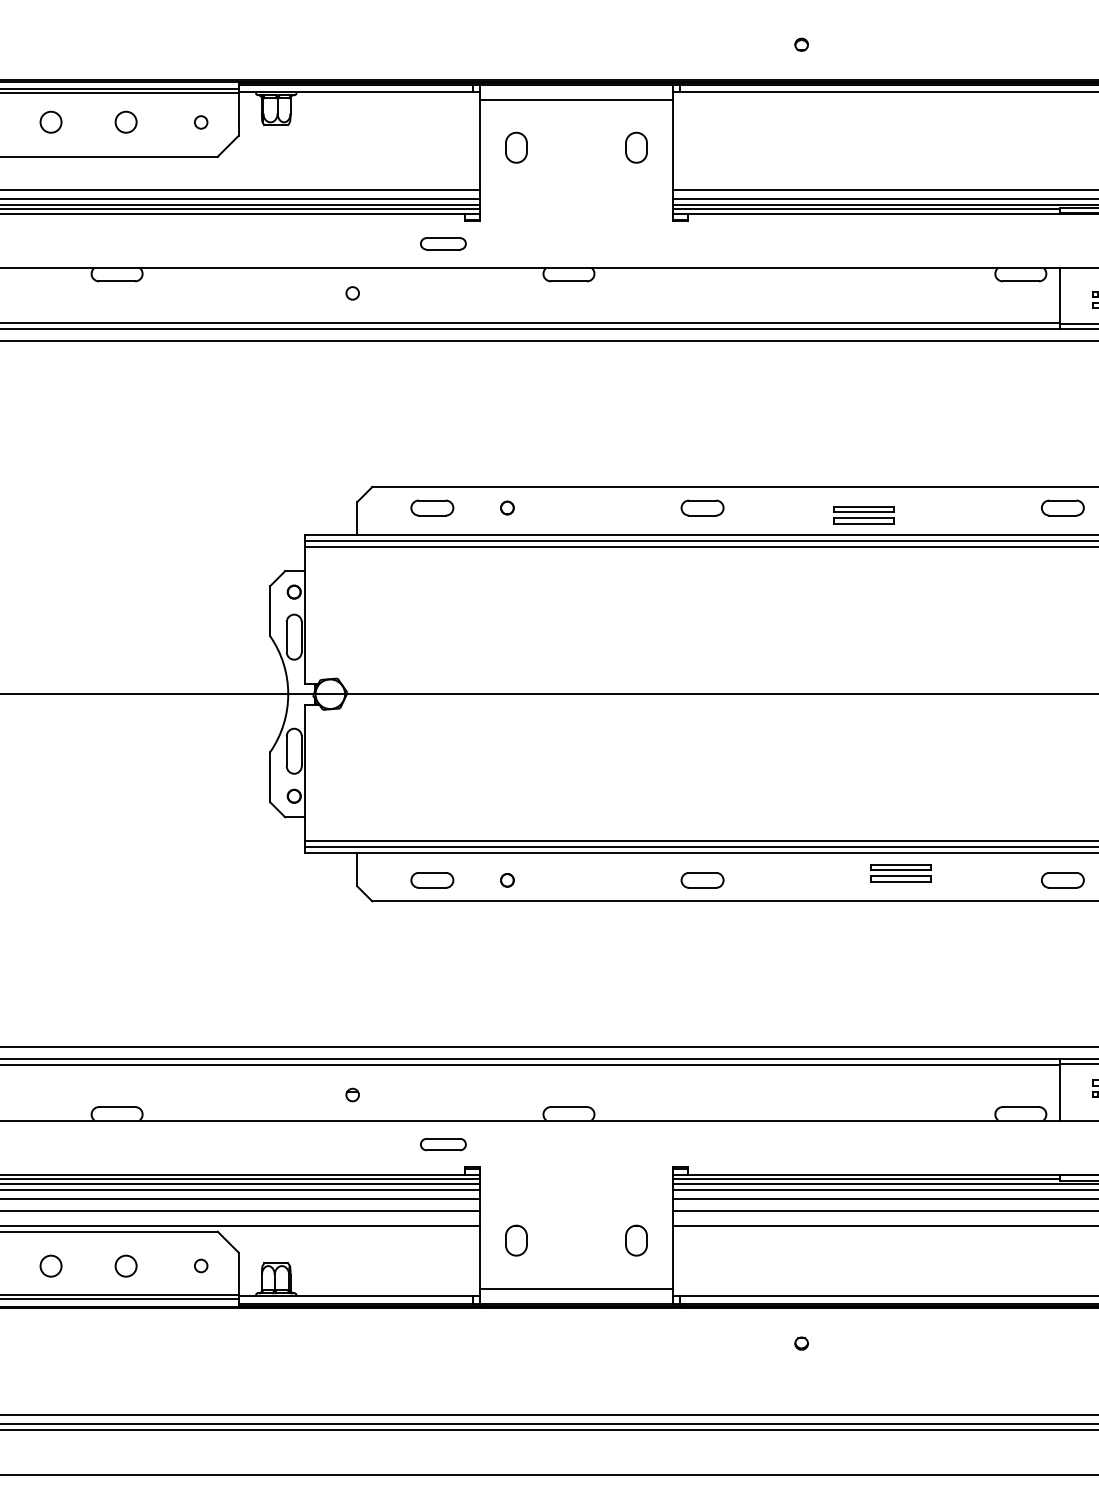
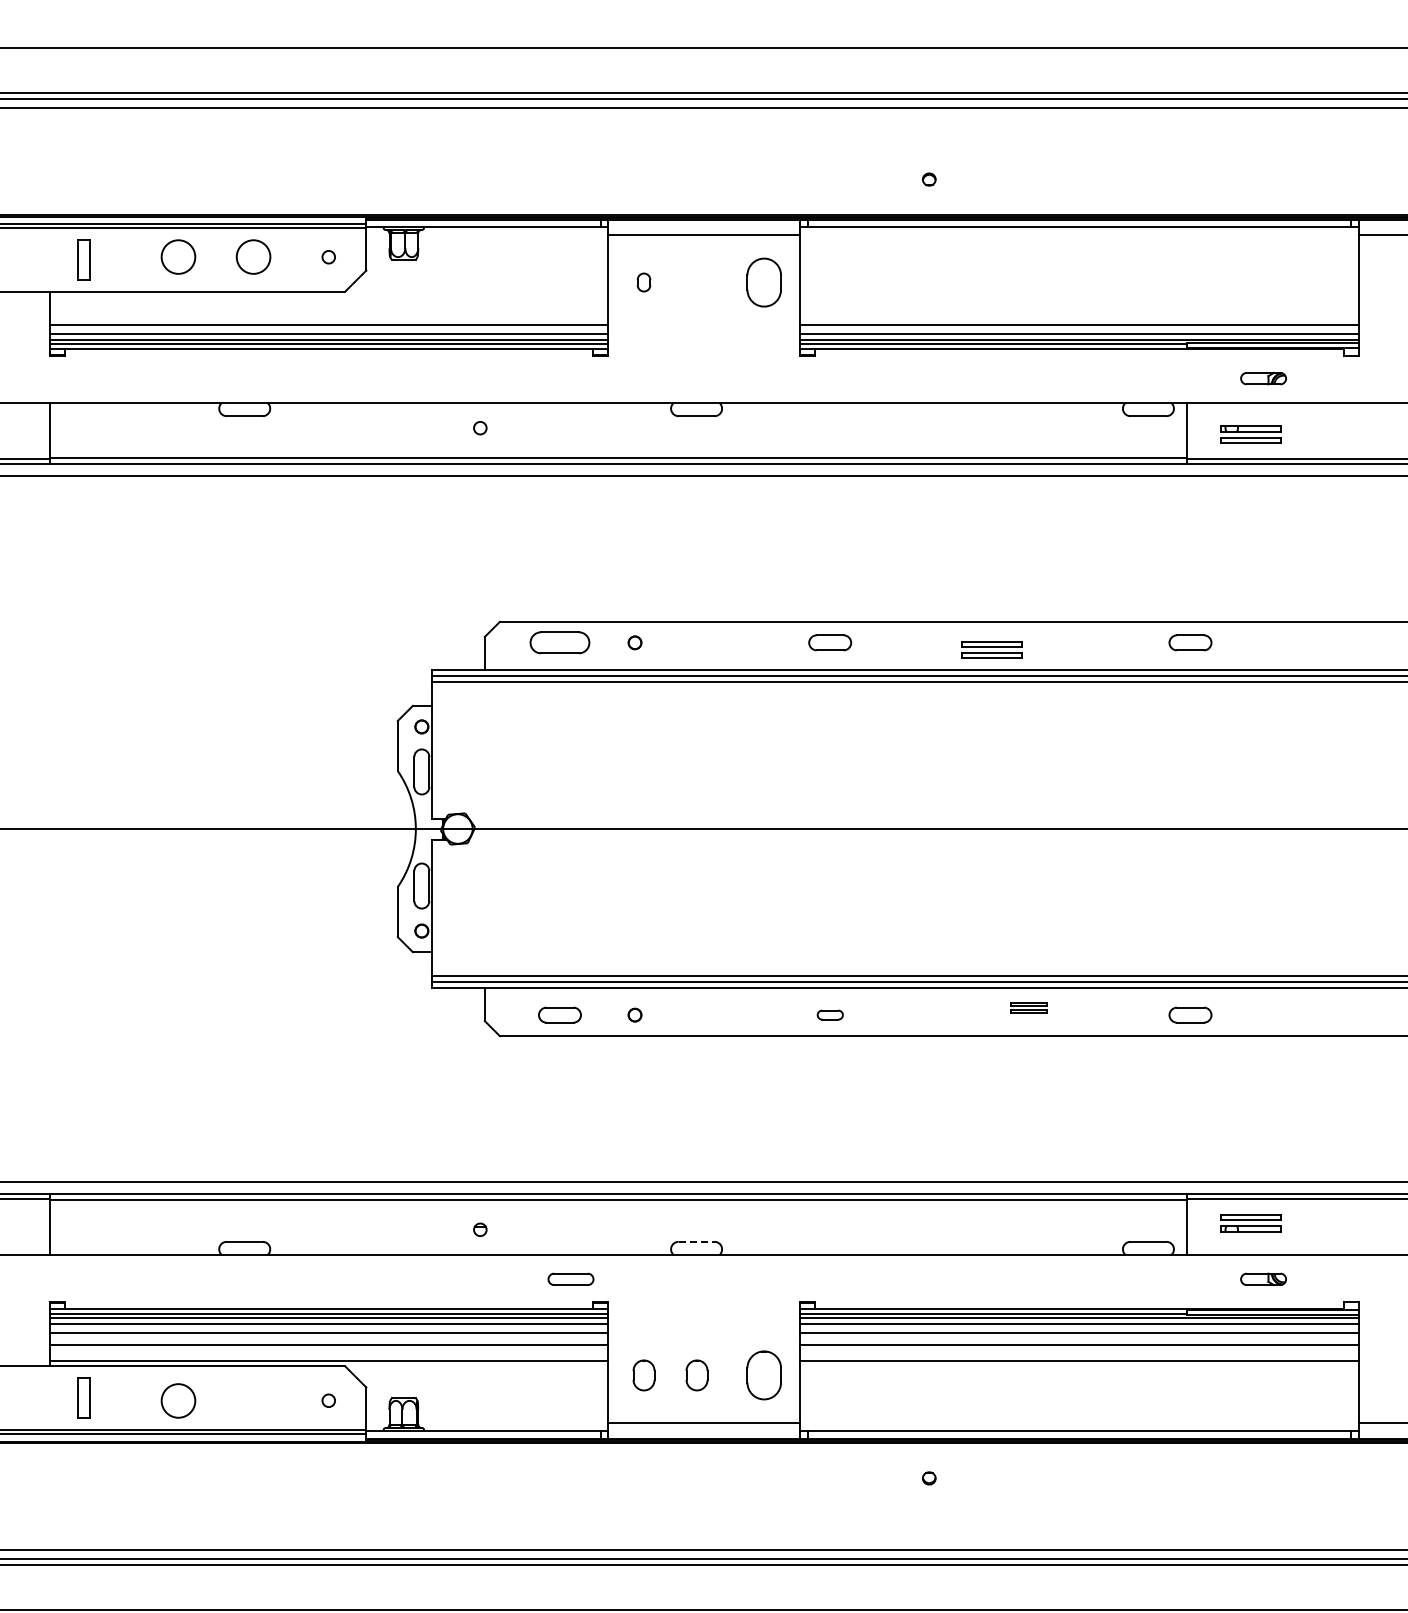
circle: (50, 121) -> (178, 256), size x1.6
circle: (125, 121) -> (253, 256), size x1.6
part: (515, 147) -> (643, 282), size x0.6
part: (635, 147) -> (763, 282), size x1.6
part: (442, 243) -> (570, 378), removed
part: (431, 507) -> (559, 642), size x1.4
part: (900, 873) -> (1028, 1008), size x0.6
part: (702, 879) -> (830, 1014), size x0.6
line: (569, 1106) -> (697, 1241), solid -> dashed
part: (568, 1240) -> (696, 1375), added
part: (635, 1240) -> (763, 1375), size x1.6
circle: (50, 1265) -> (178, 1400), size x1.6
circle: (125, 1265) -> (253, 1400), removed

